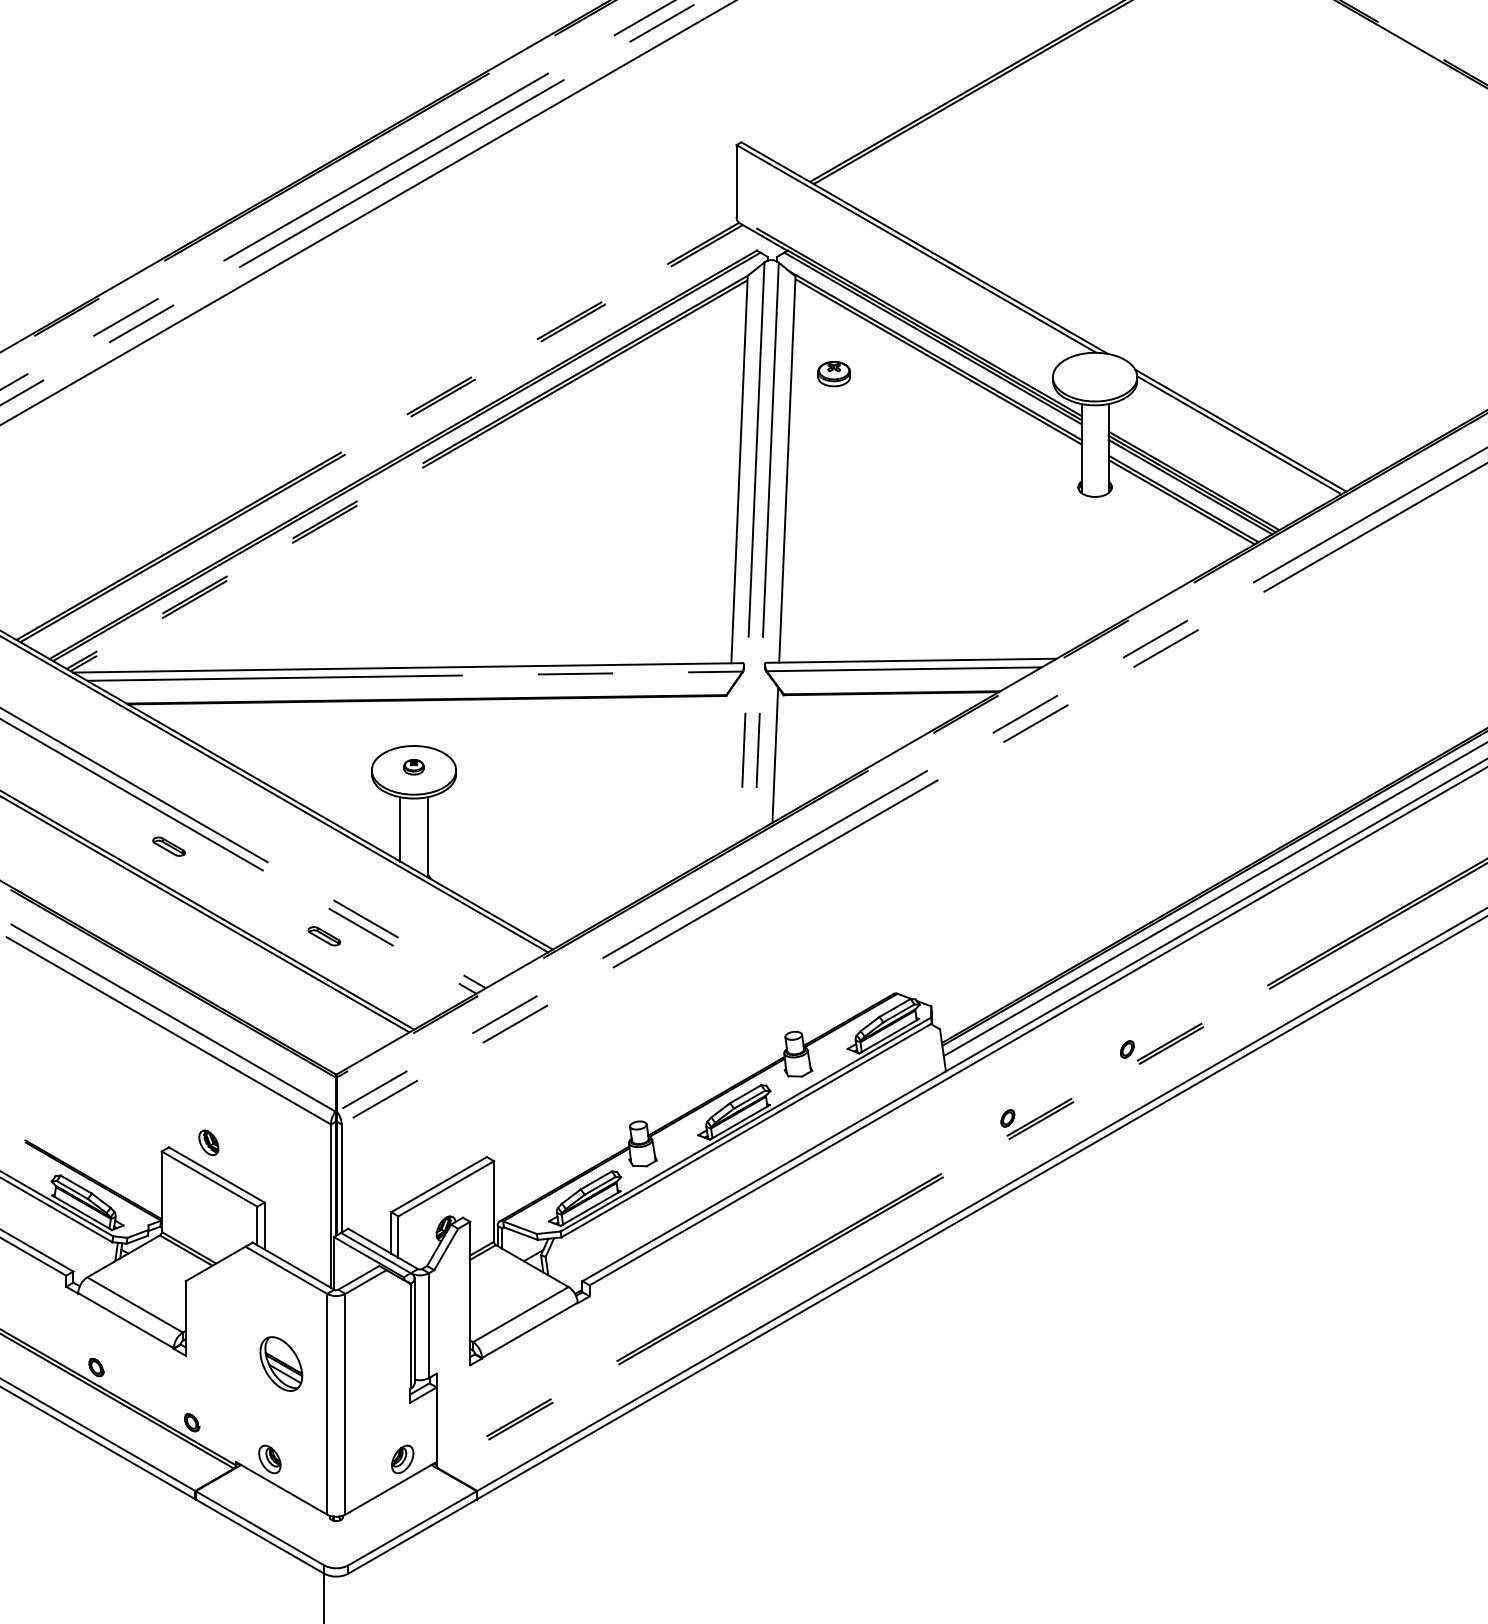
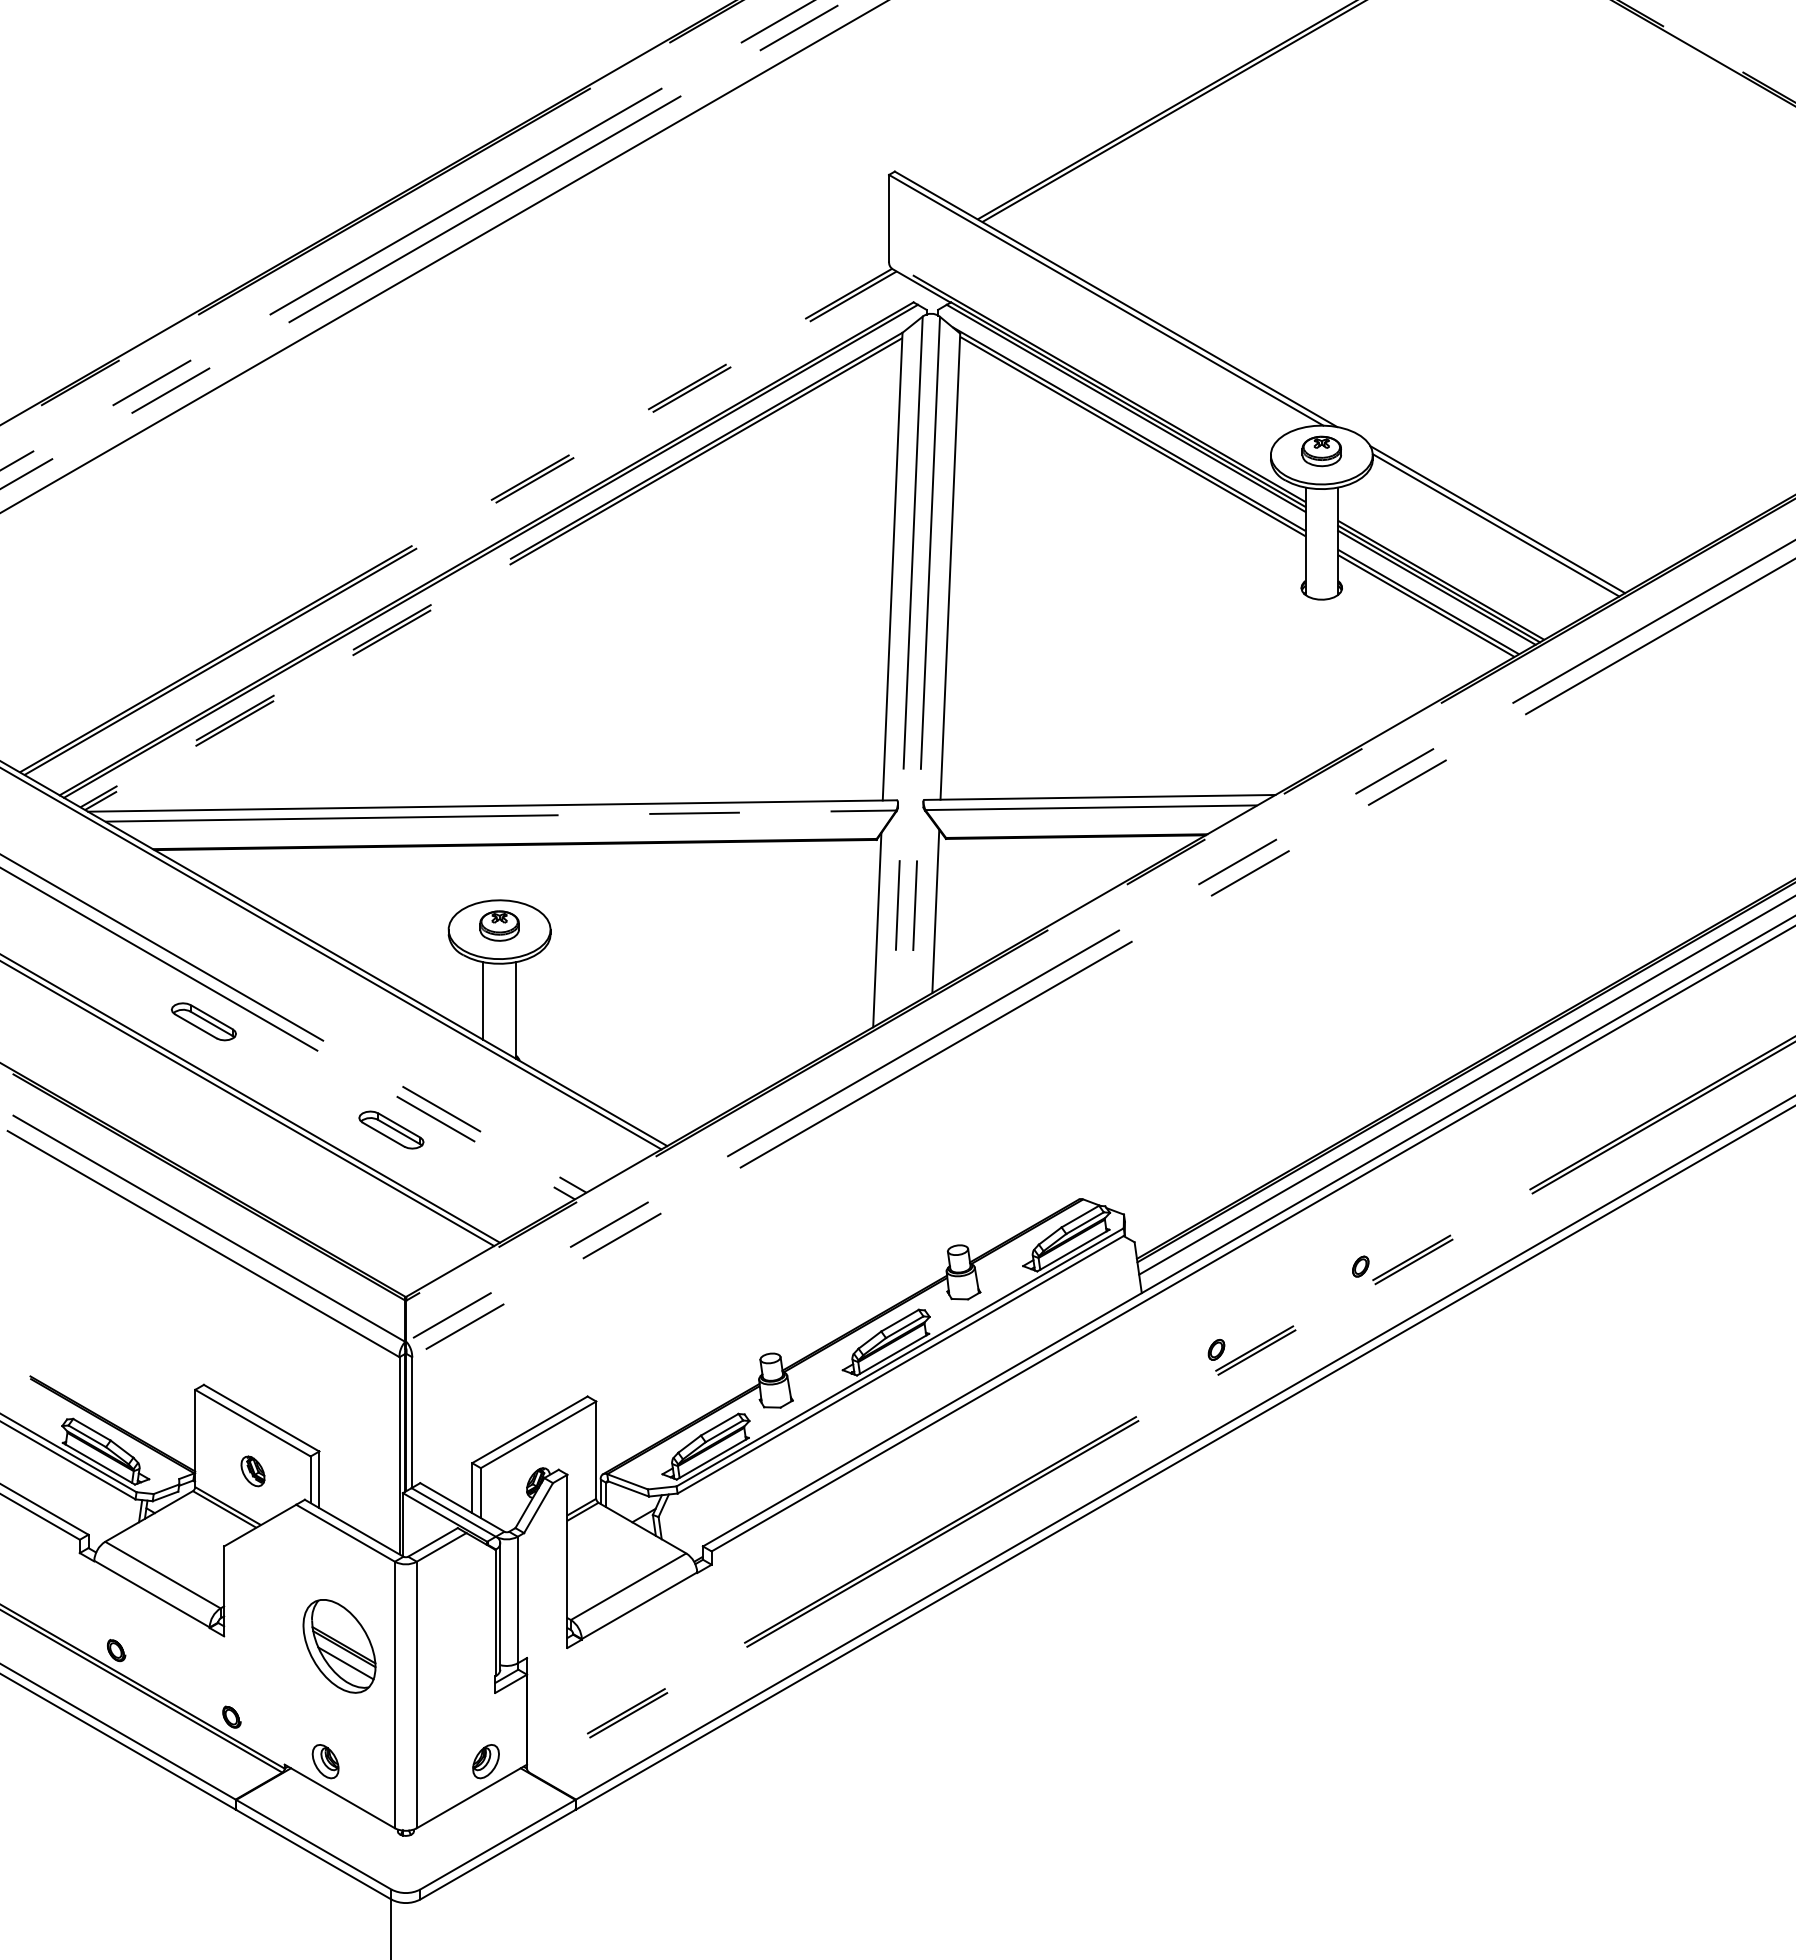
part: (833, 374) -> (1321, 451), moved
part: (413, 766) -> (499, 925), size x1.67
line: (727, 770) -> (877, 930), added
part: (168, 846) -> (203, 1021), size x1.67
part: (324, 935) -> (391, 1129), size x1.67
part: (208, 1142) -> (252, 1471), moved
part: (281, 1364) -> (339, 1646), size x1.43

